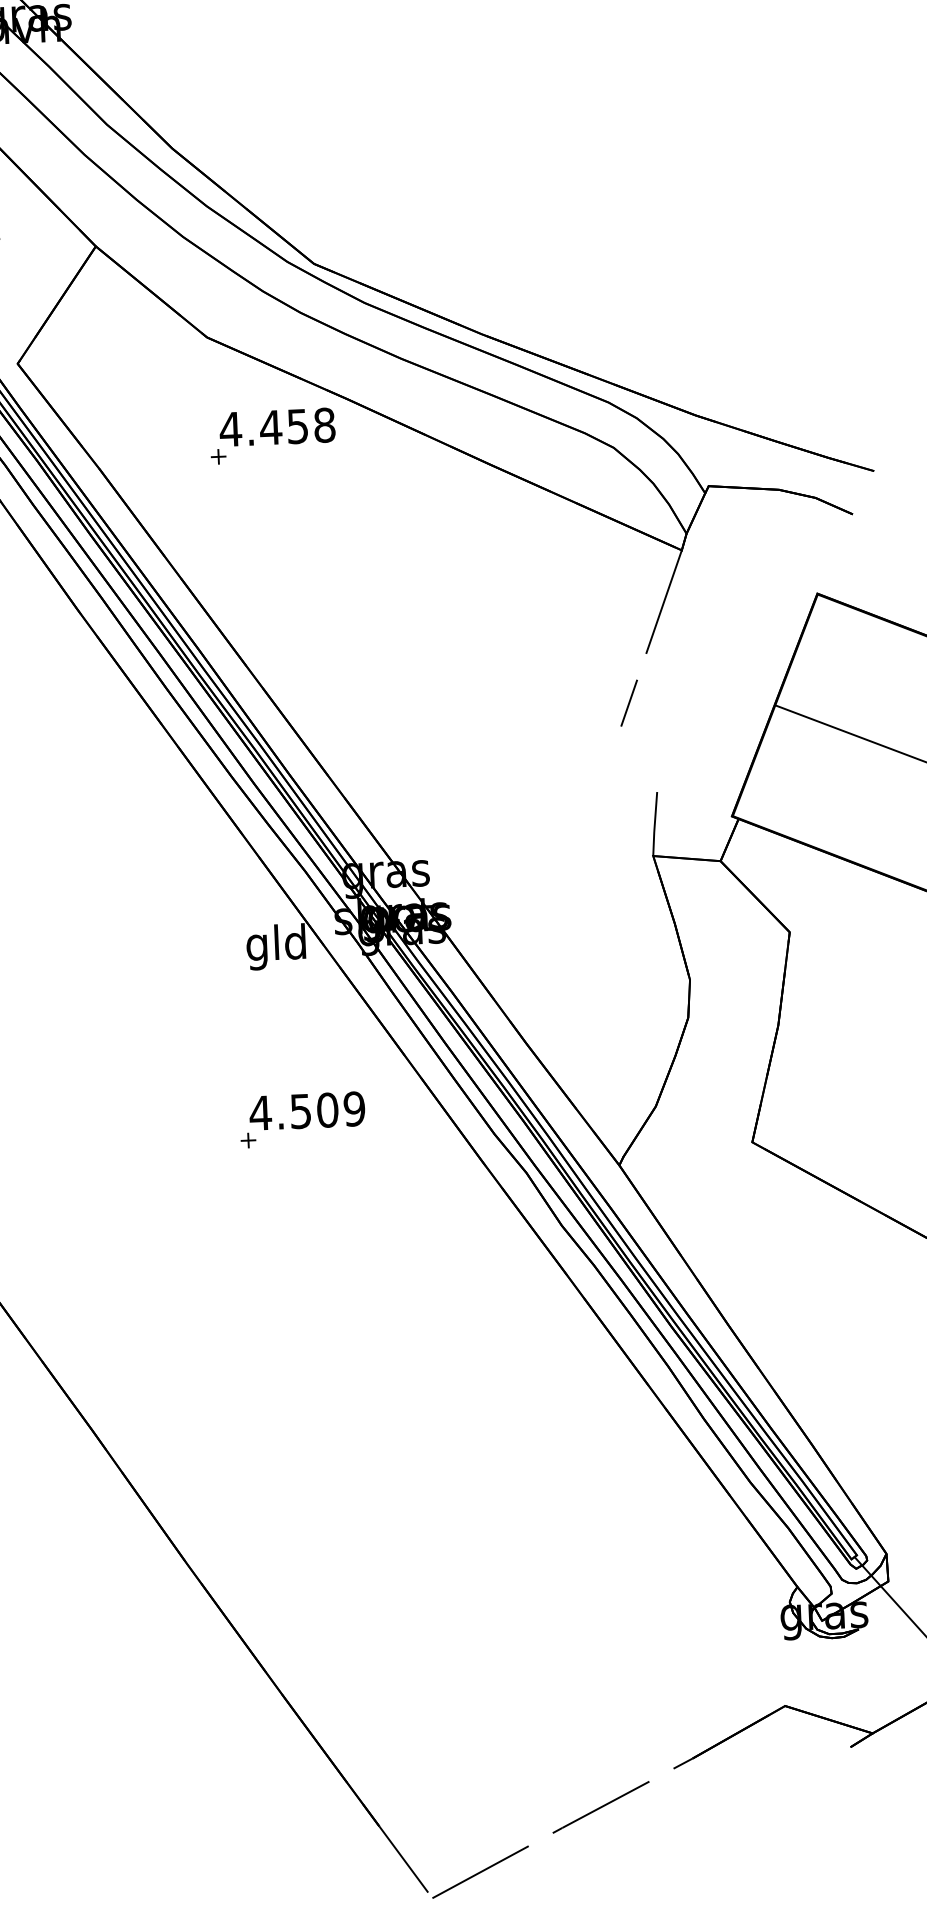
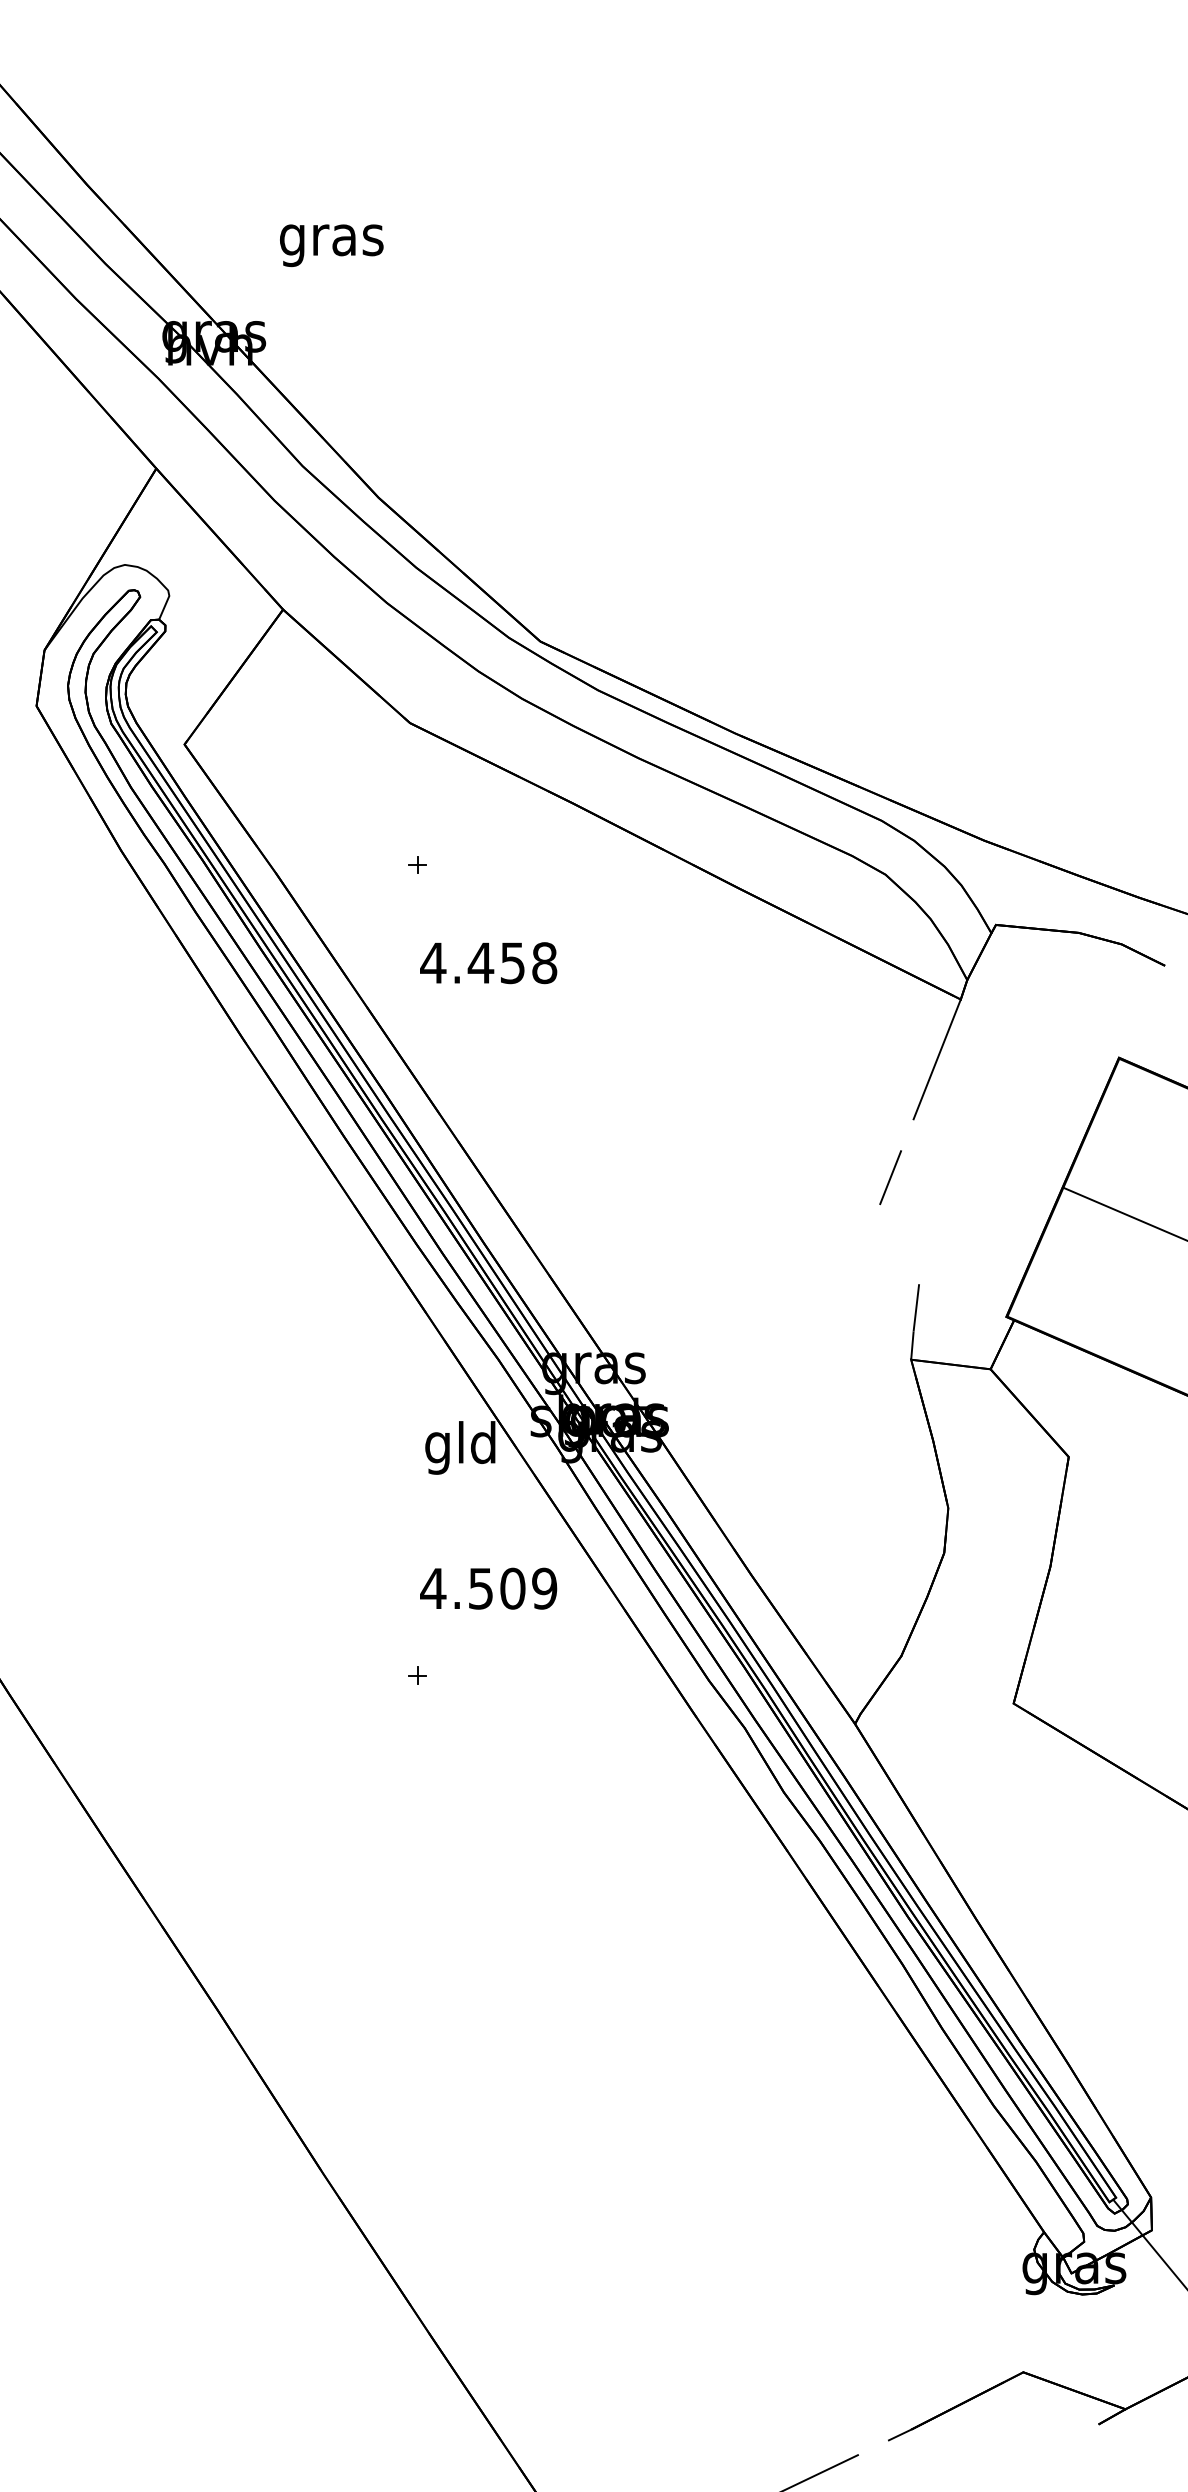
text: (277, 427) -> (488, 963), moved
text: (307, 1110) -> (488, 1588), moved

